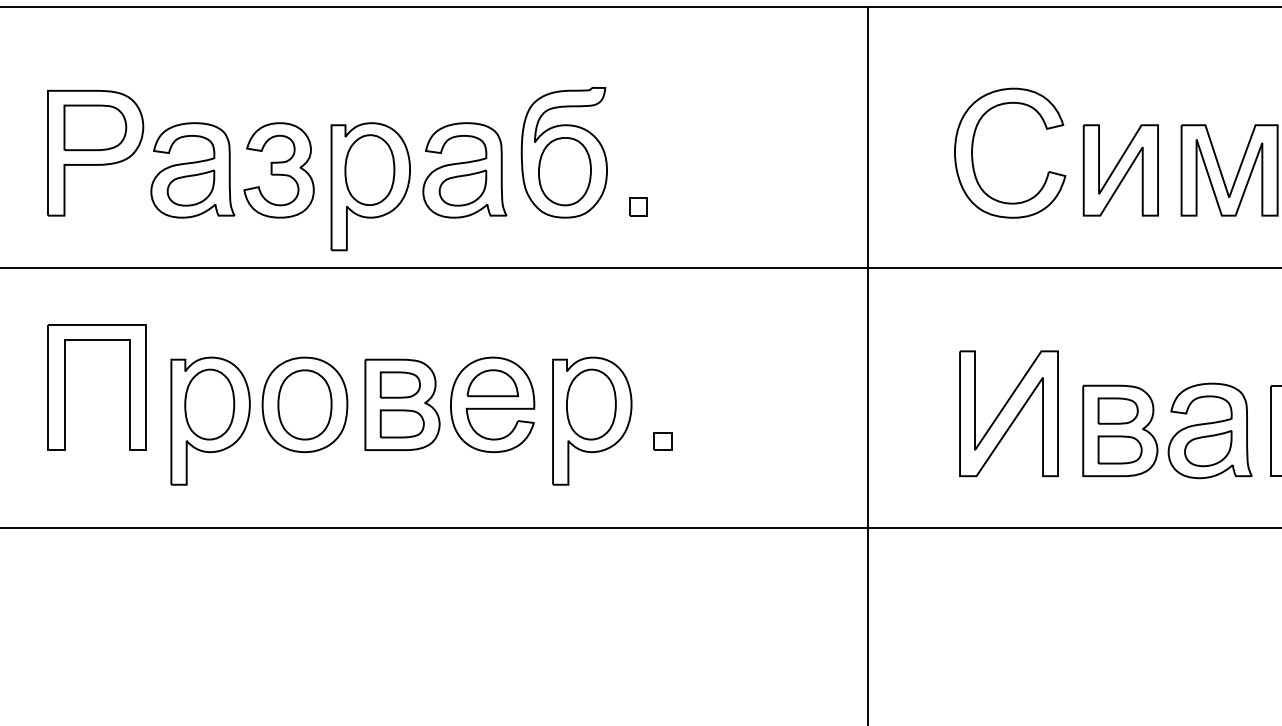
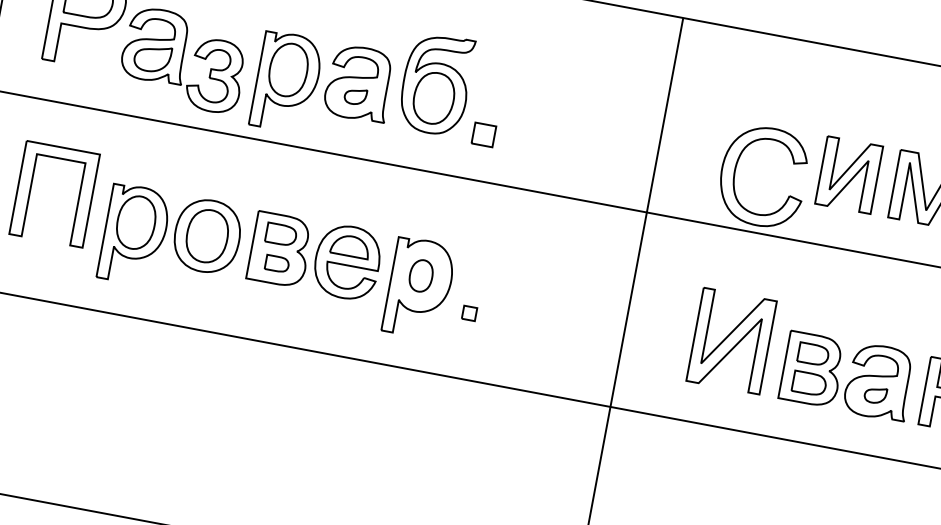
part: (973, 147) -> (736, 167), moved
part: (278, 170) -> (215, 75), moved
part: (462, 187) -> (355, 95), size x0.6
part: (638, 206) -> (484, 134), size x1.6
part: (591, 404) -> (421, 275), size x0.6
part: (401, 423) -> (276, 263), size x0.7
part: (1208, 448) -> (875, 394), size x0.6

